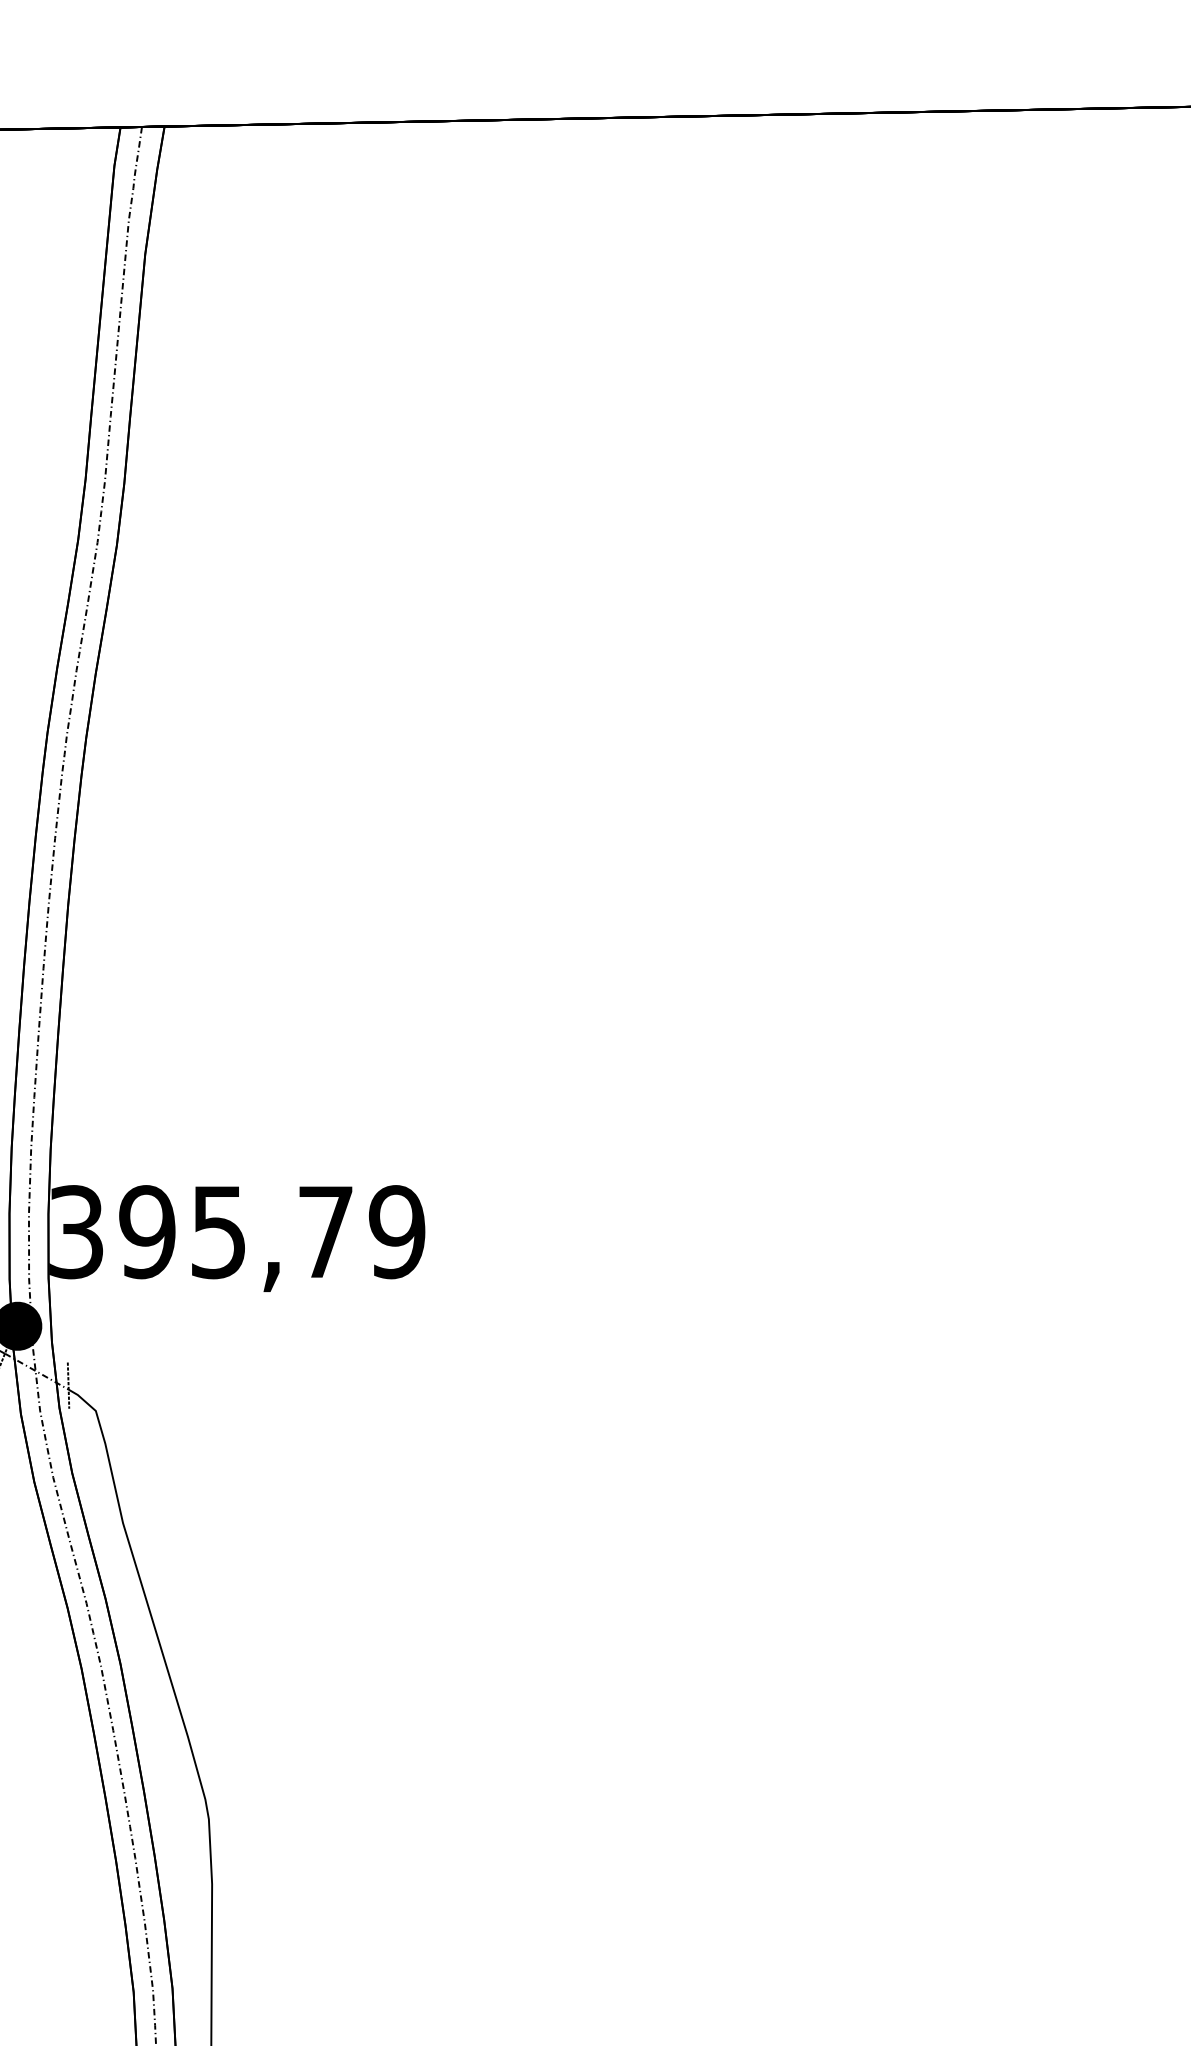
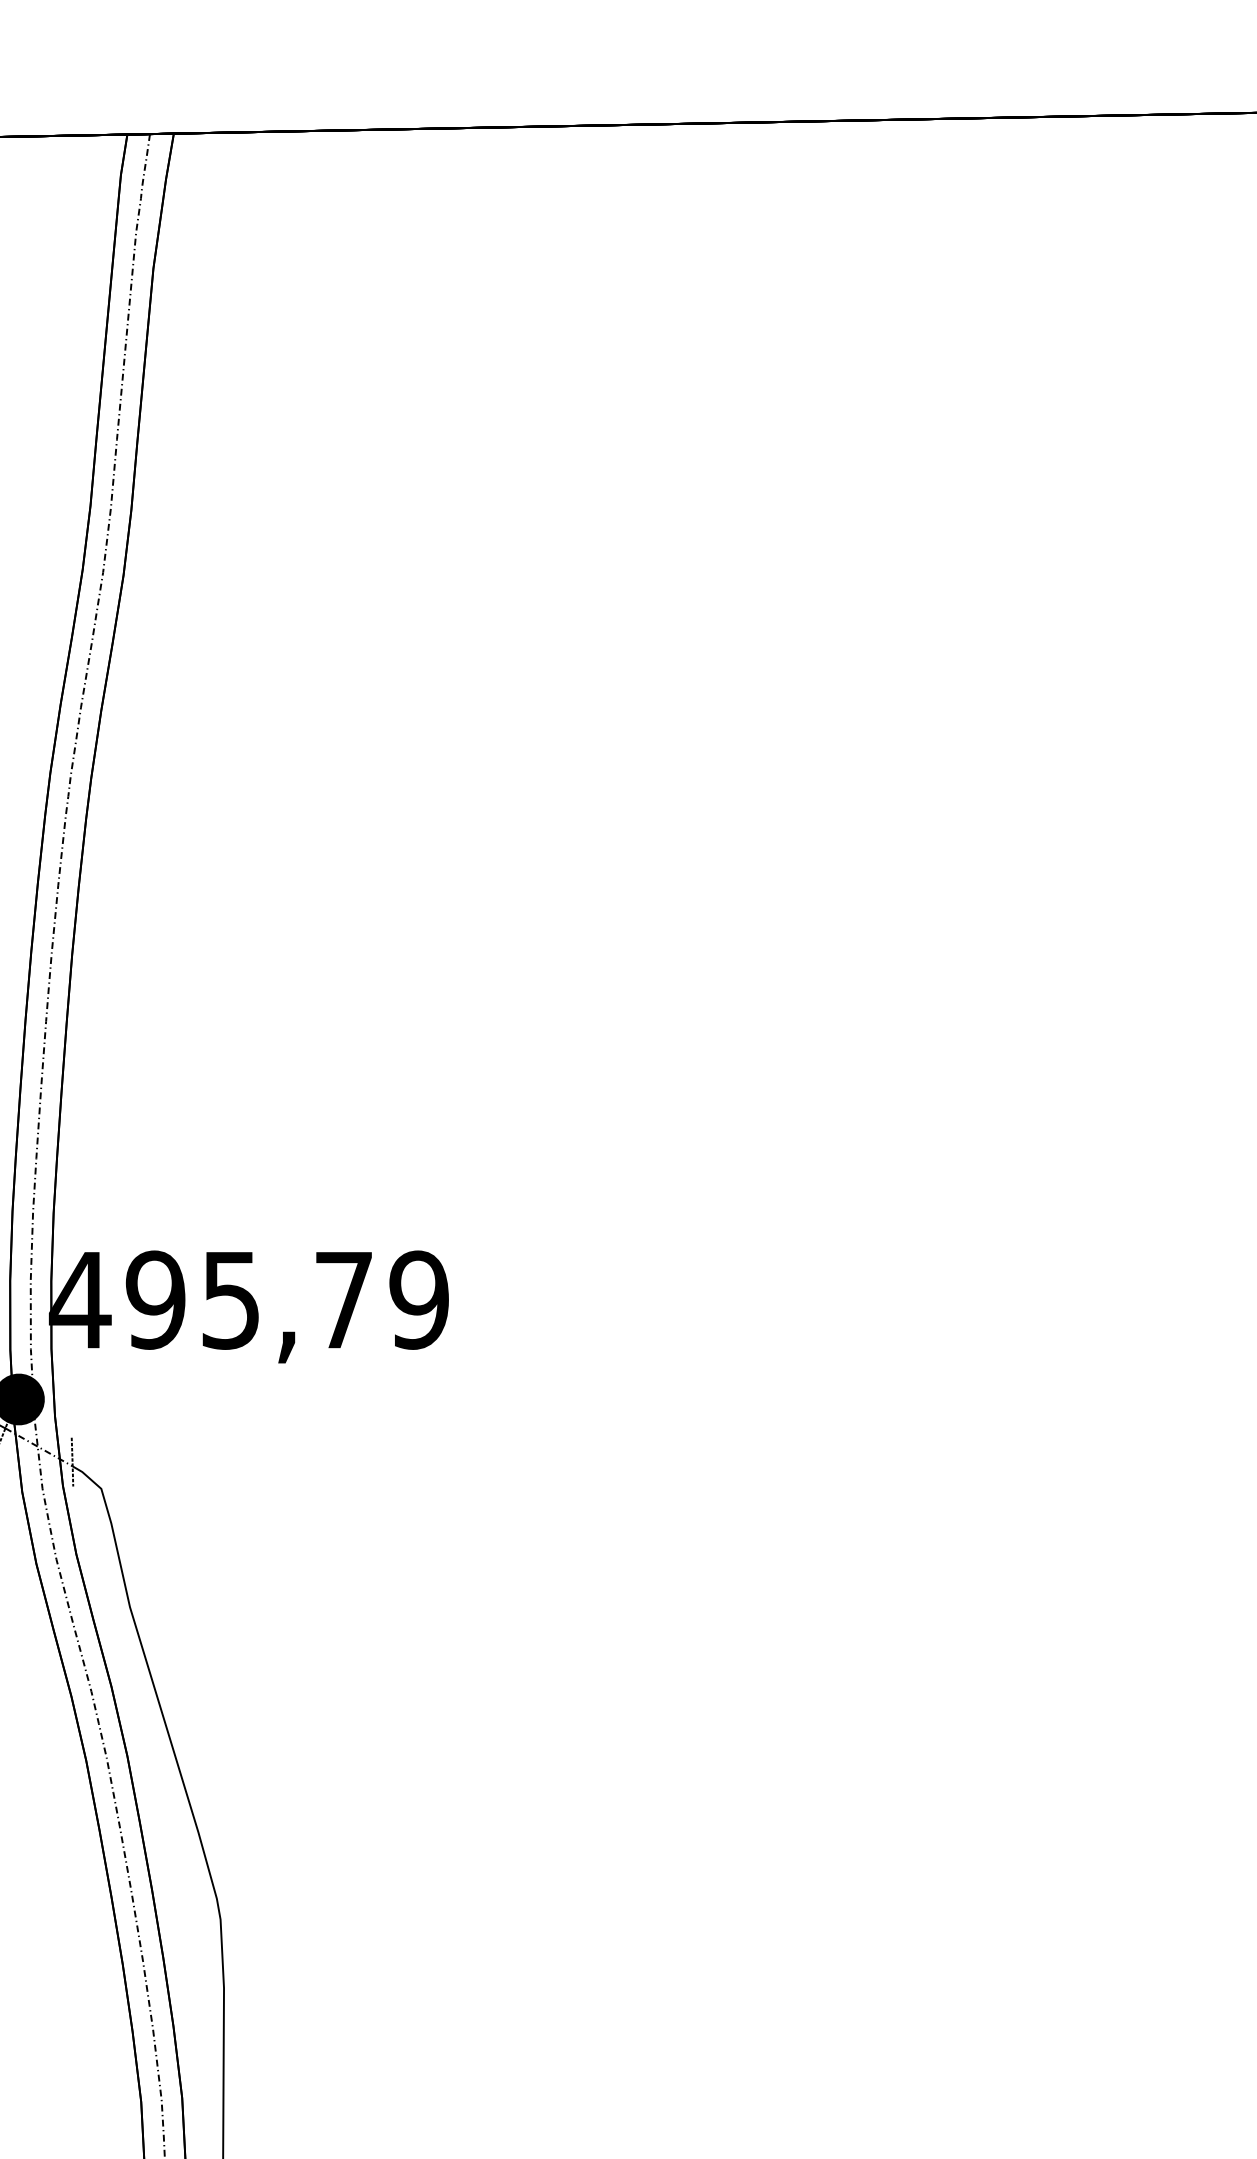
text: (75, 1232) -> (79, 1300), 395,79 -> 495,79

